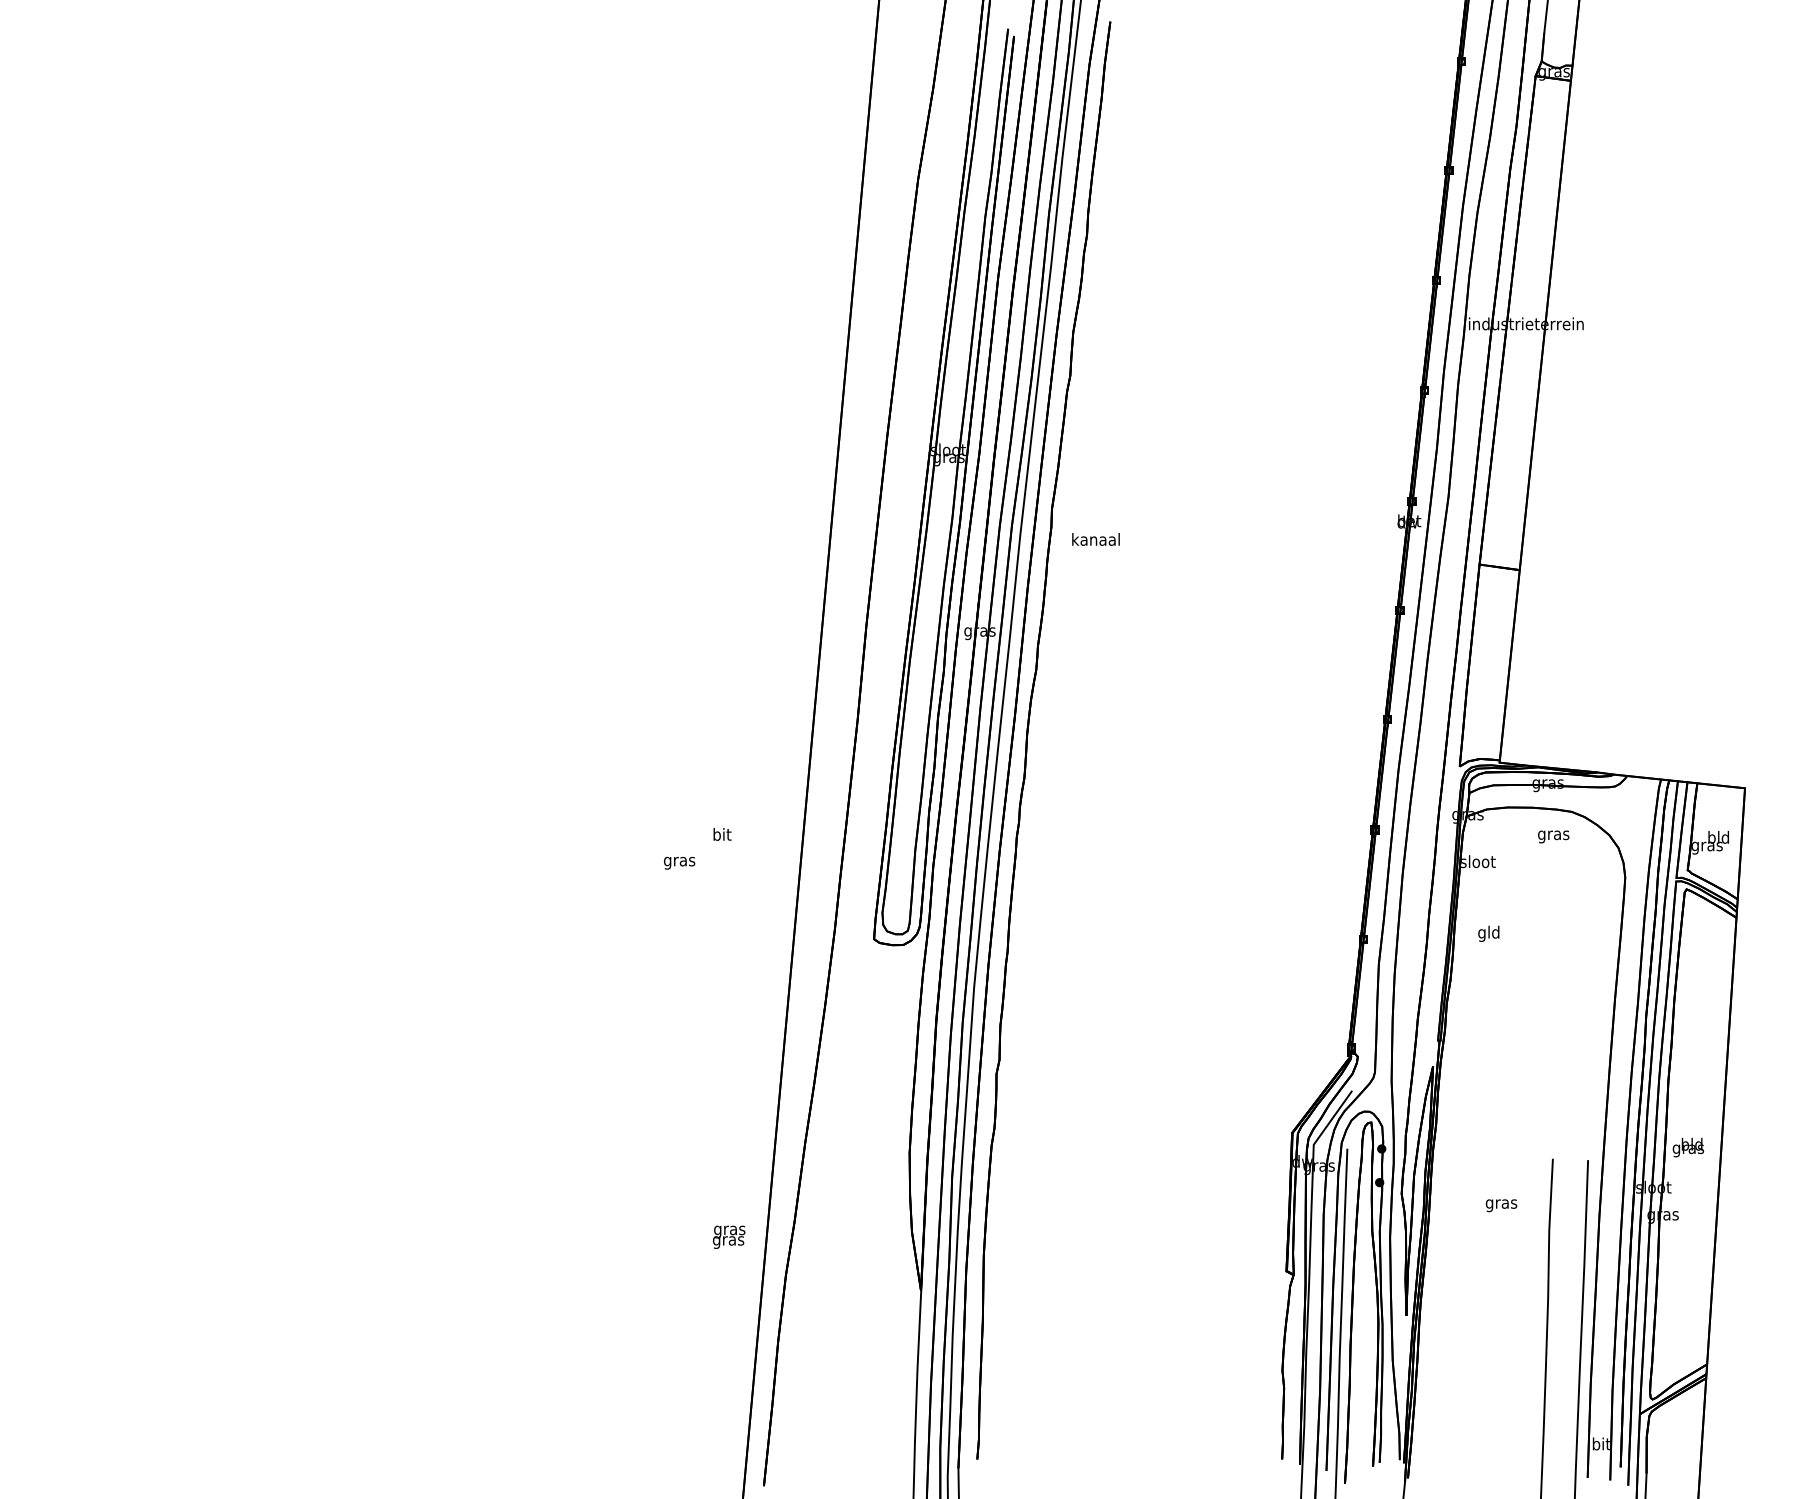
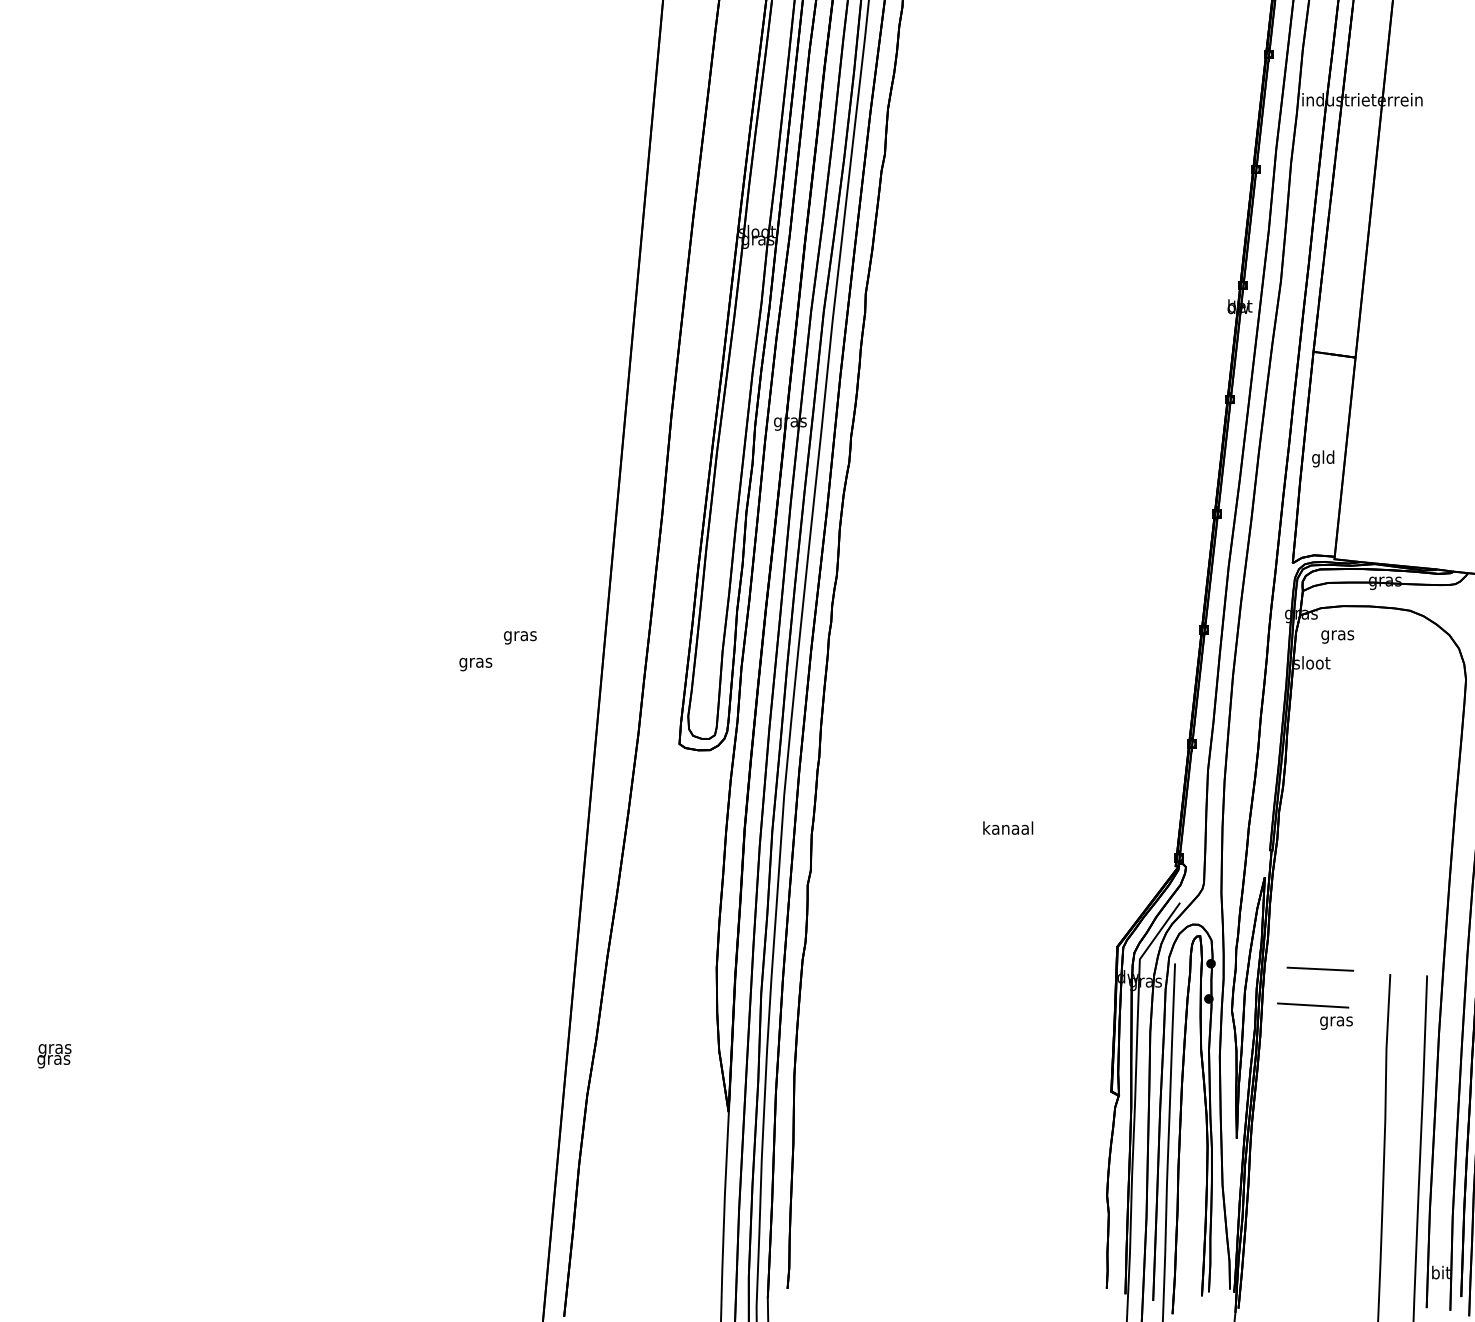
text: (1095, 539) -> (1007, 828), moved
text: (721, 836) -> (519, 636), bit -> gras
text: (1553, 836) -> (1337, 636), moved
text: (1488, 933) -> (1322, 458), moved
line: (1485, 1153) -> (1319, 968), added
line: (1478, 1188) -> (1312, 1005), added
text: (729, 1236) -> (54, 1055), moved

